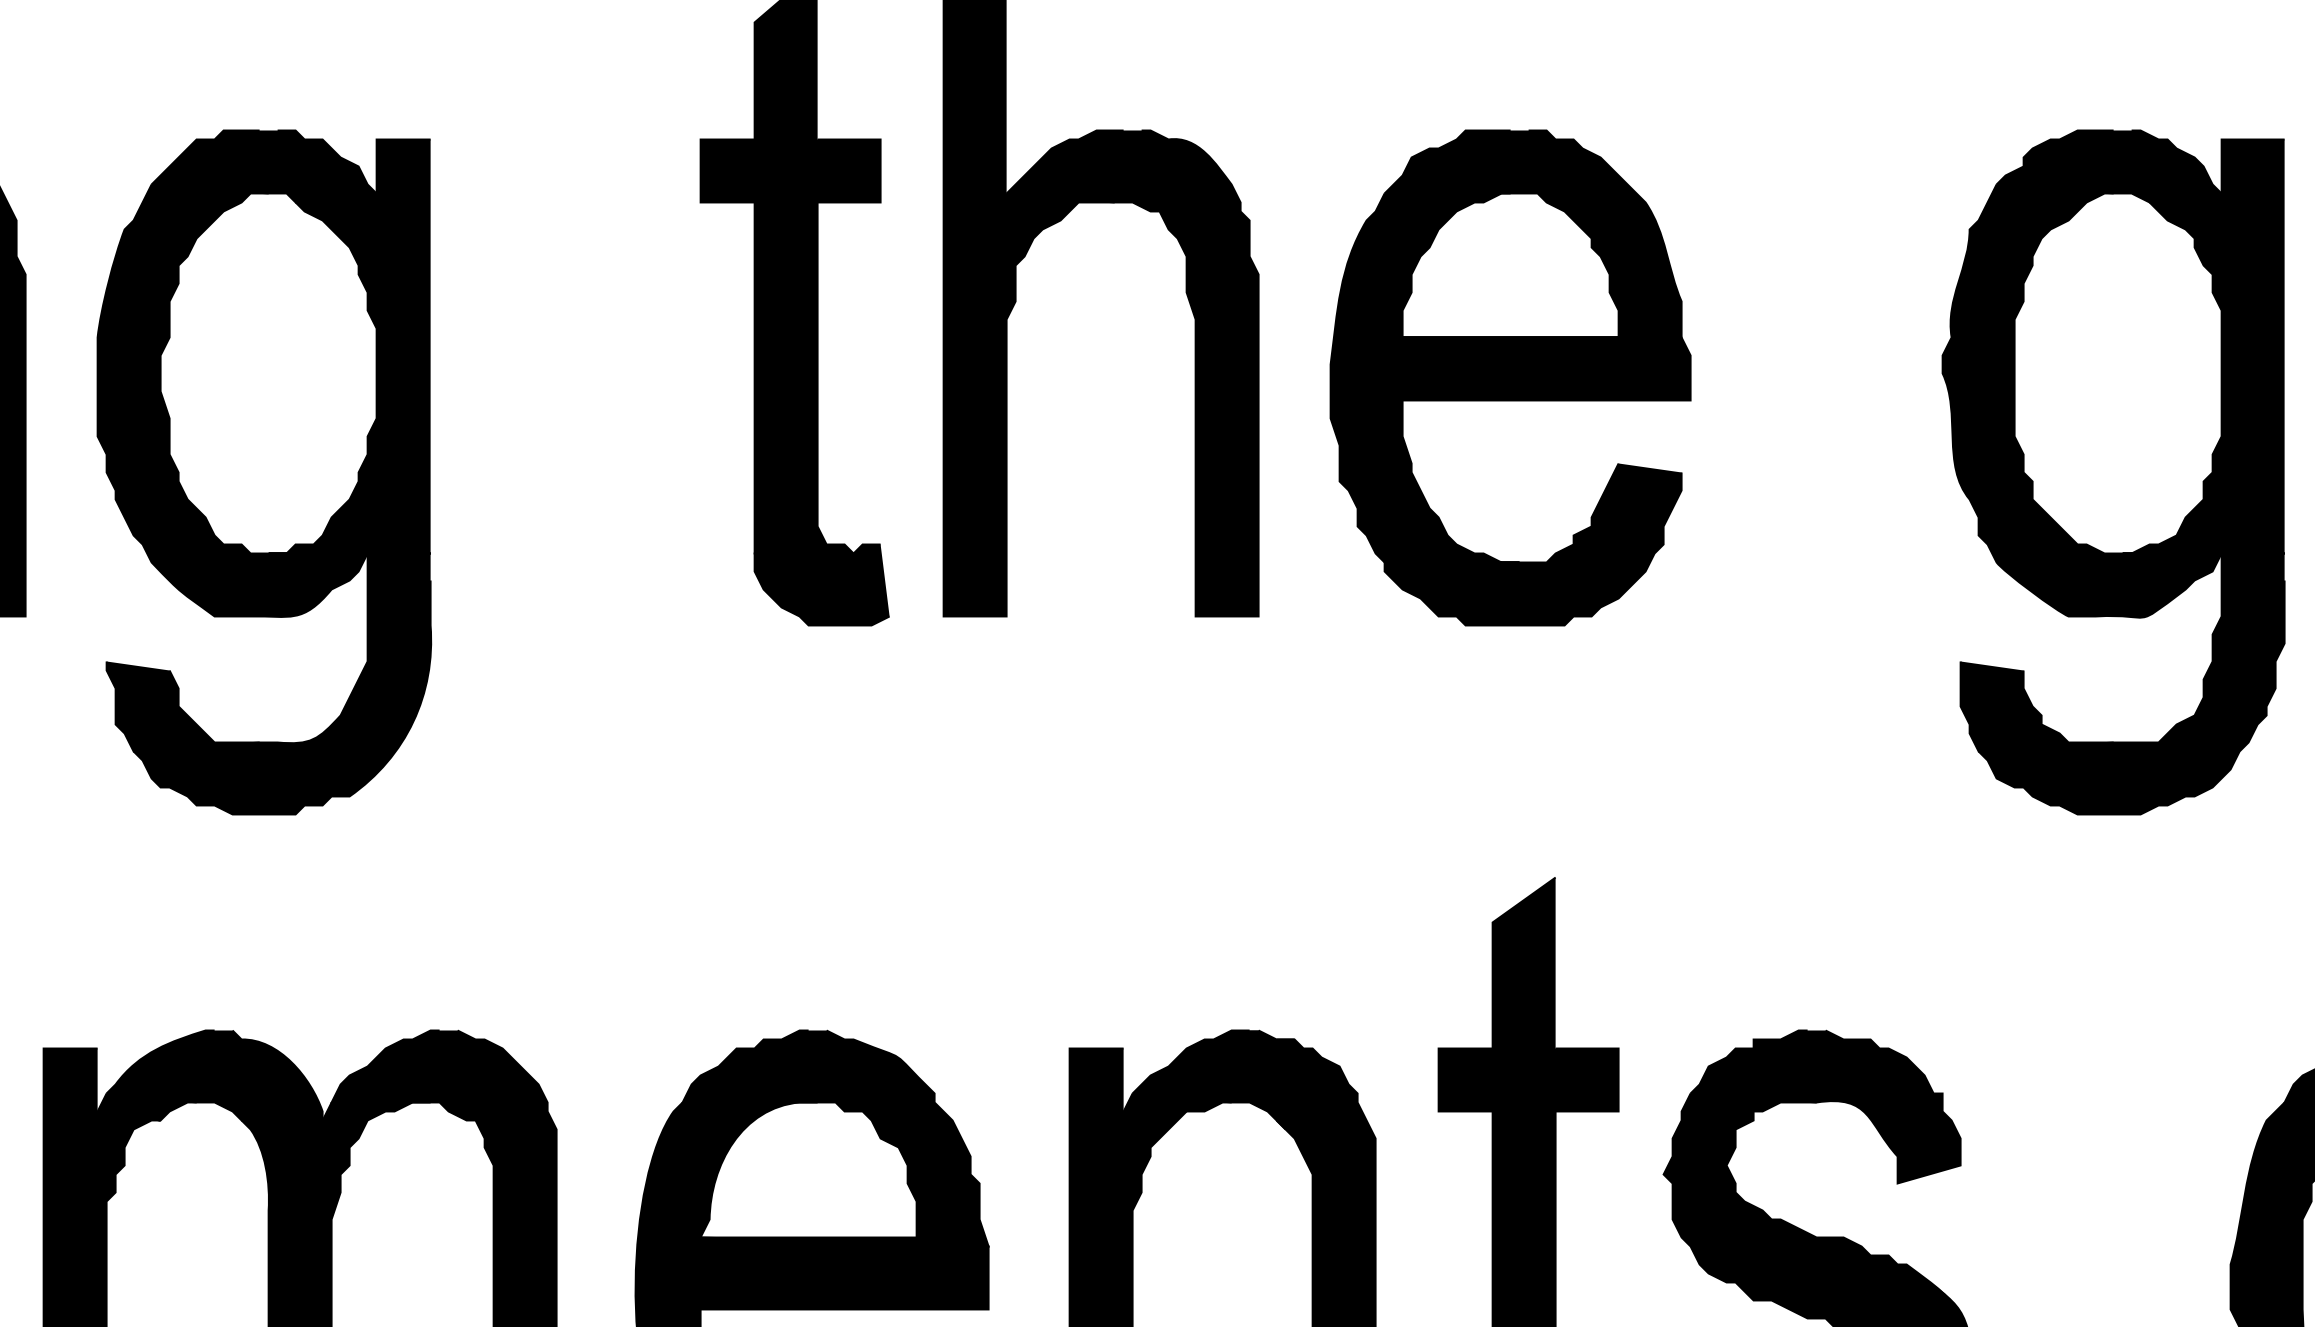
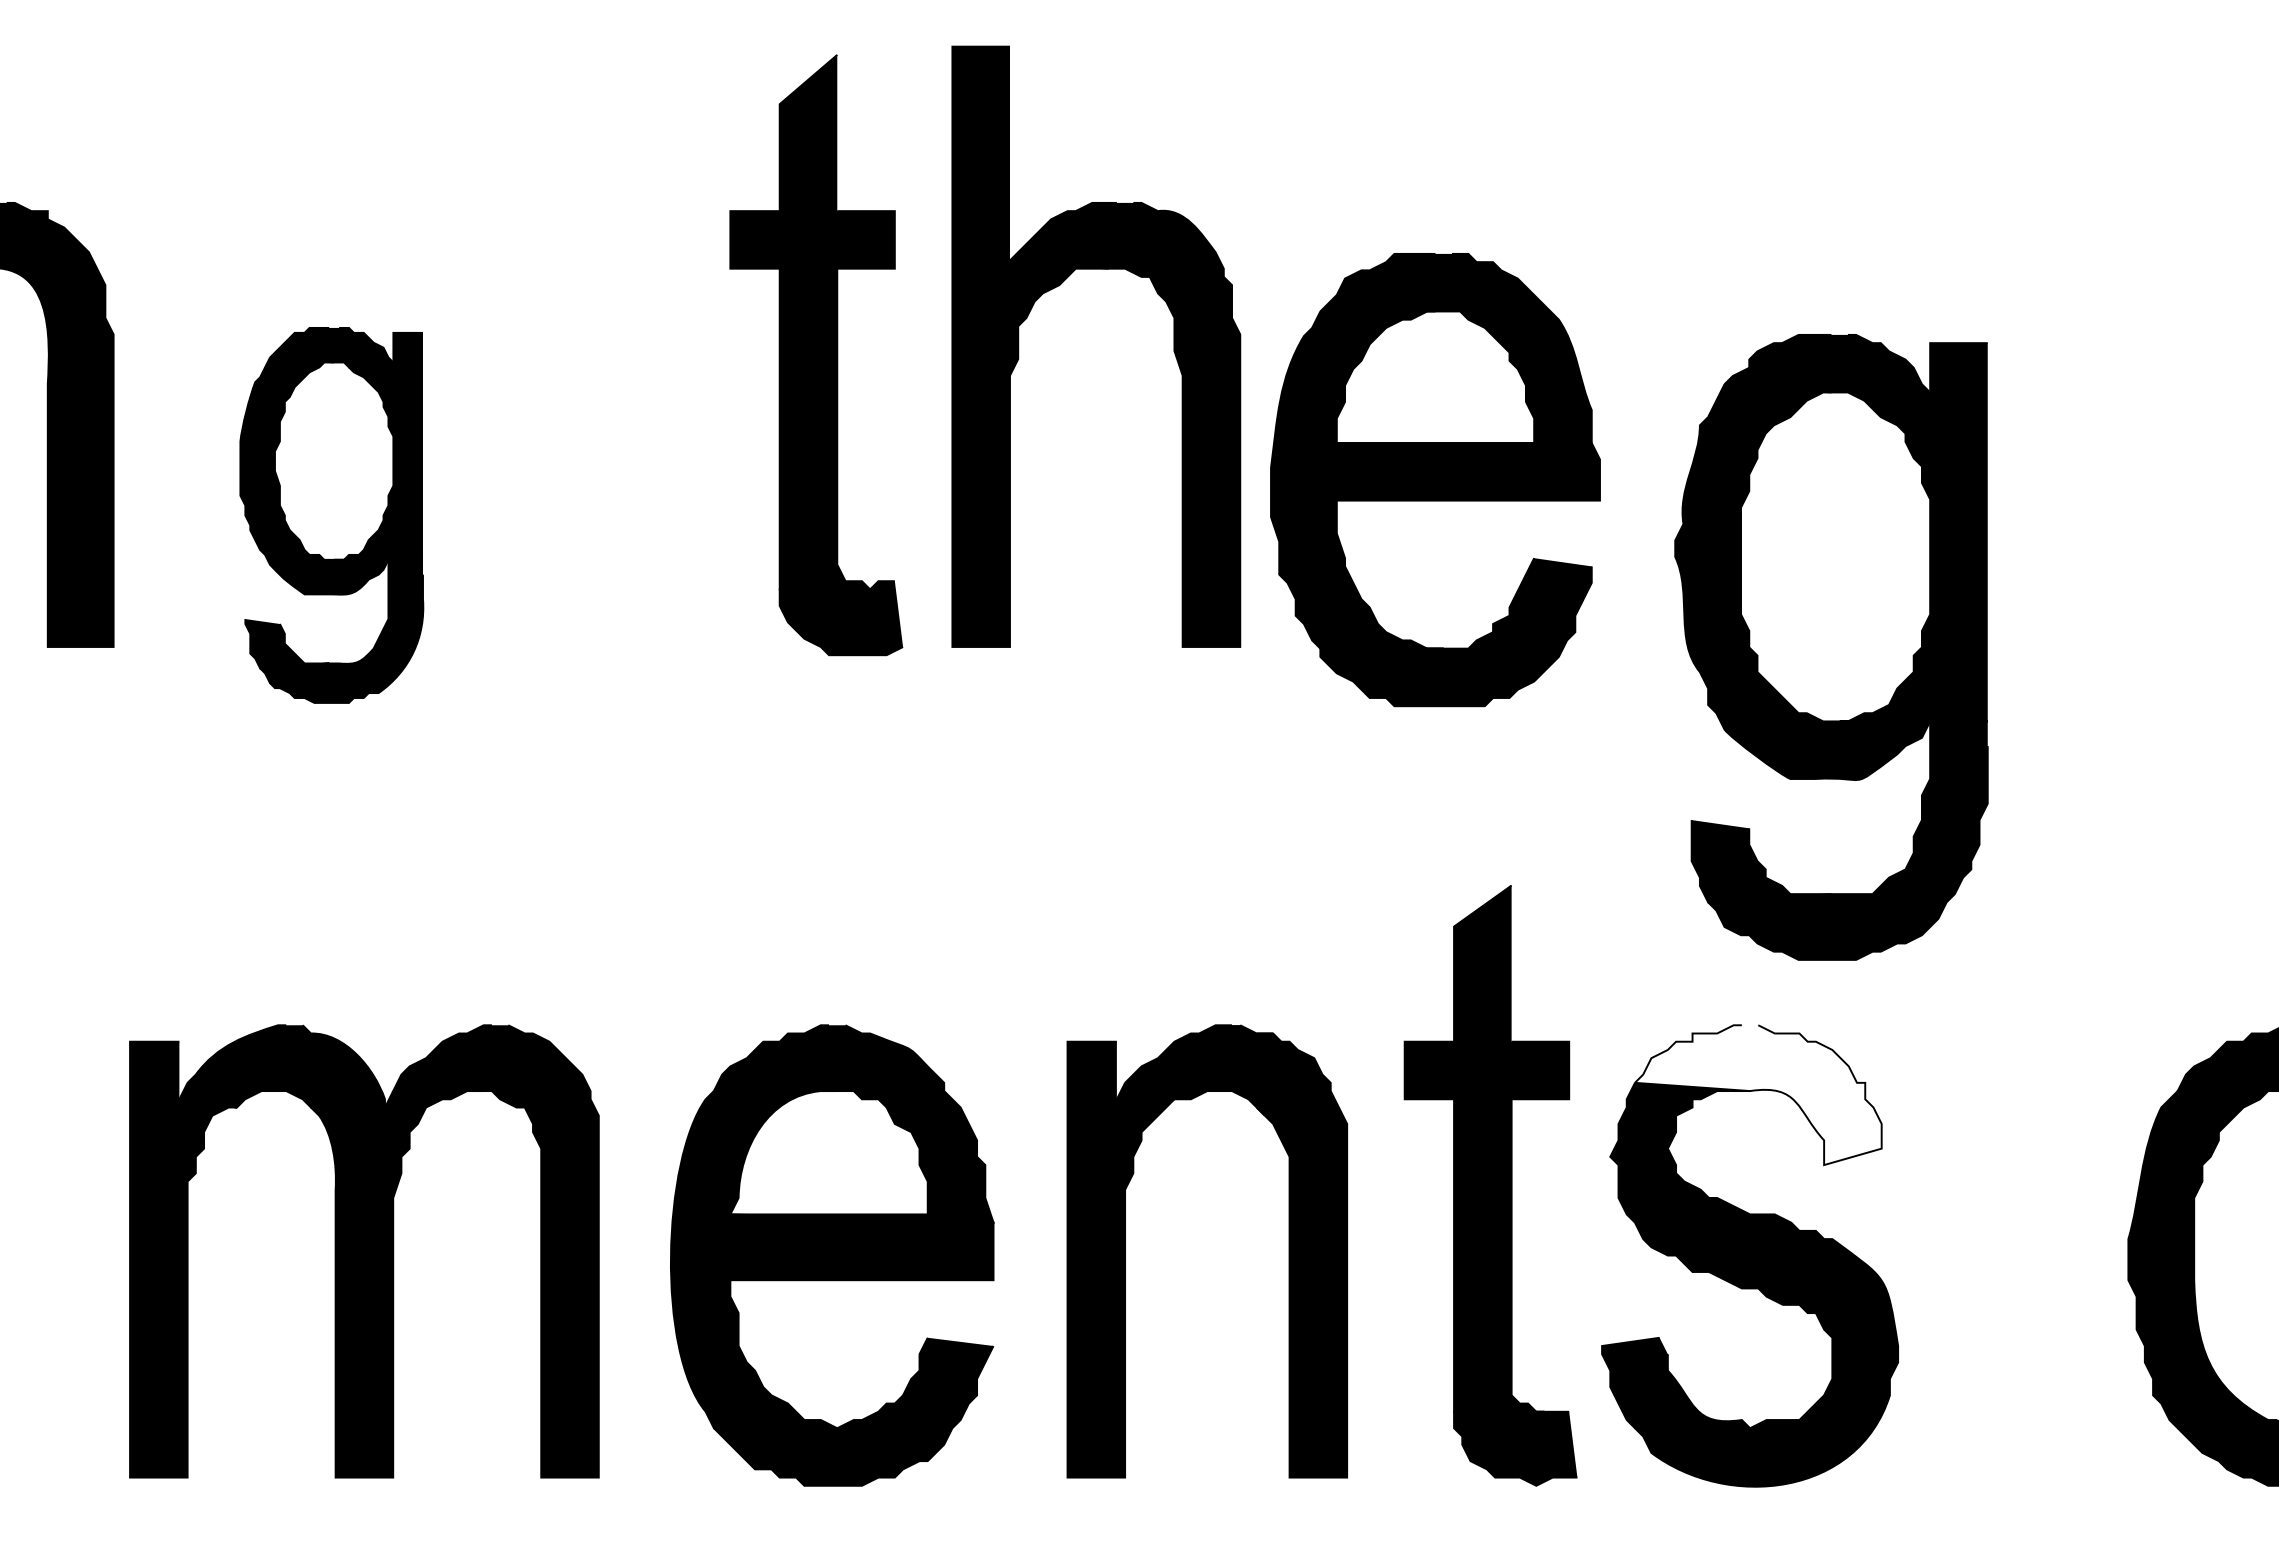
part: (1510, 378) -> (1435, 480), moved
part: (264, 472) -> (331, 515), size x0.6
part: (2113, 472) -> (1831, 647), moved
fill: (1824, 1107) -> (1757, 1095), removed

